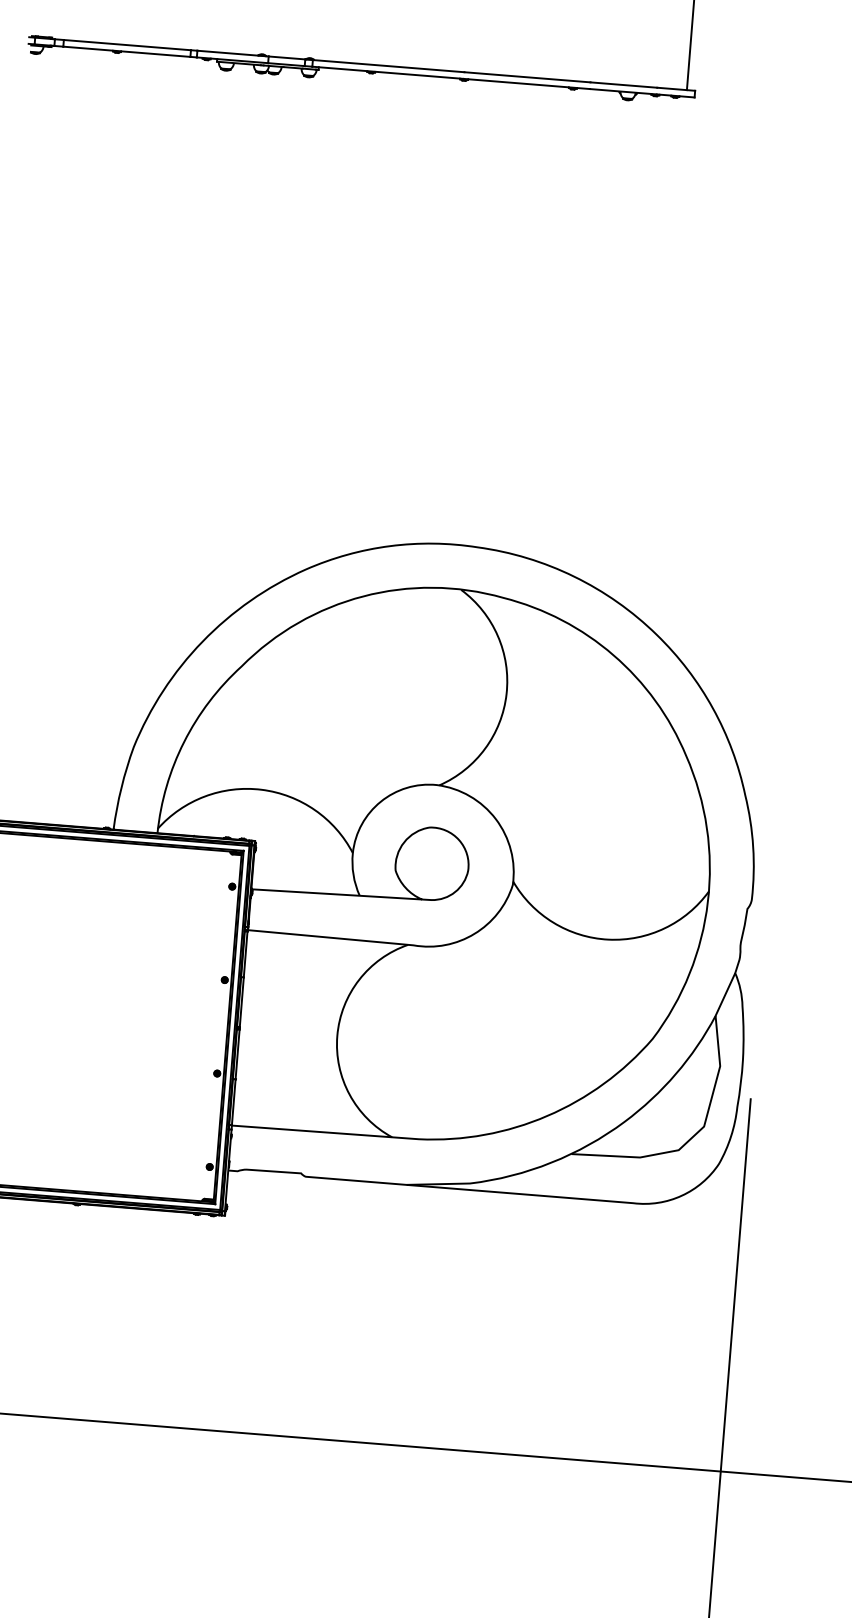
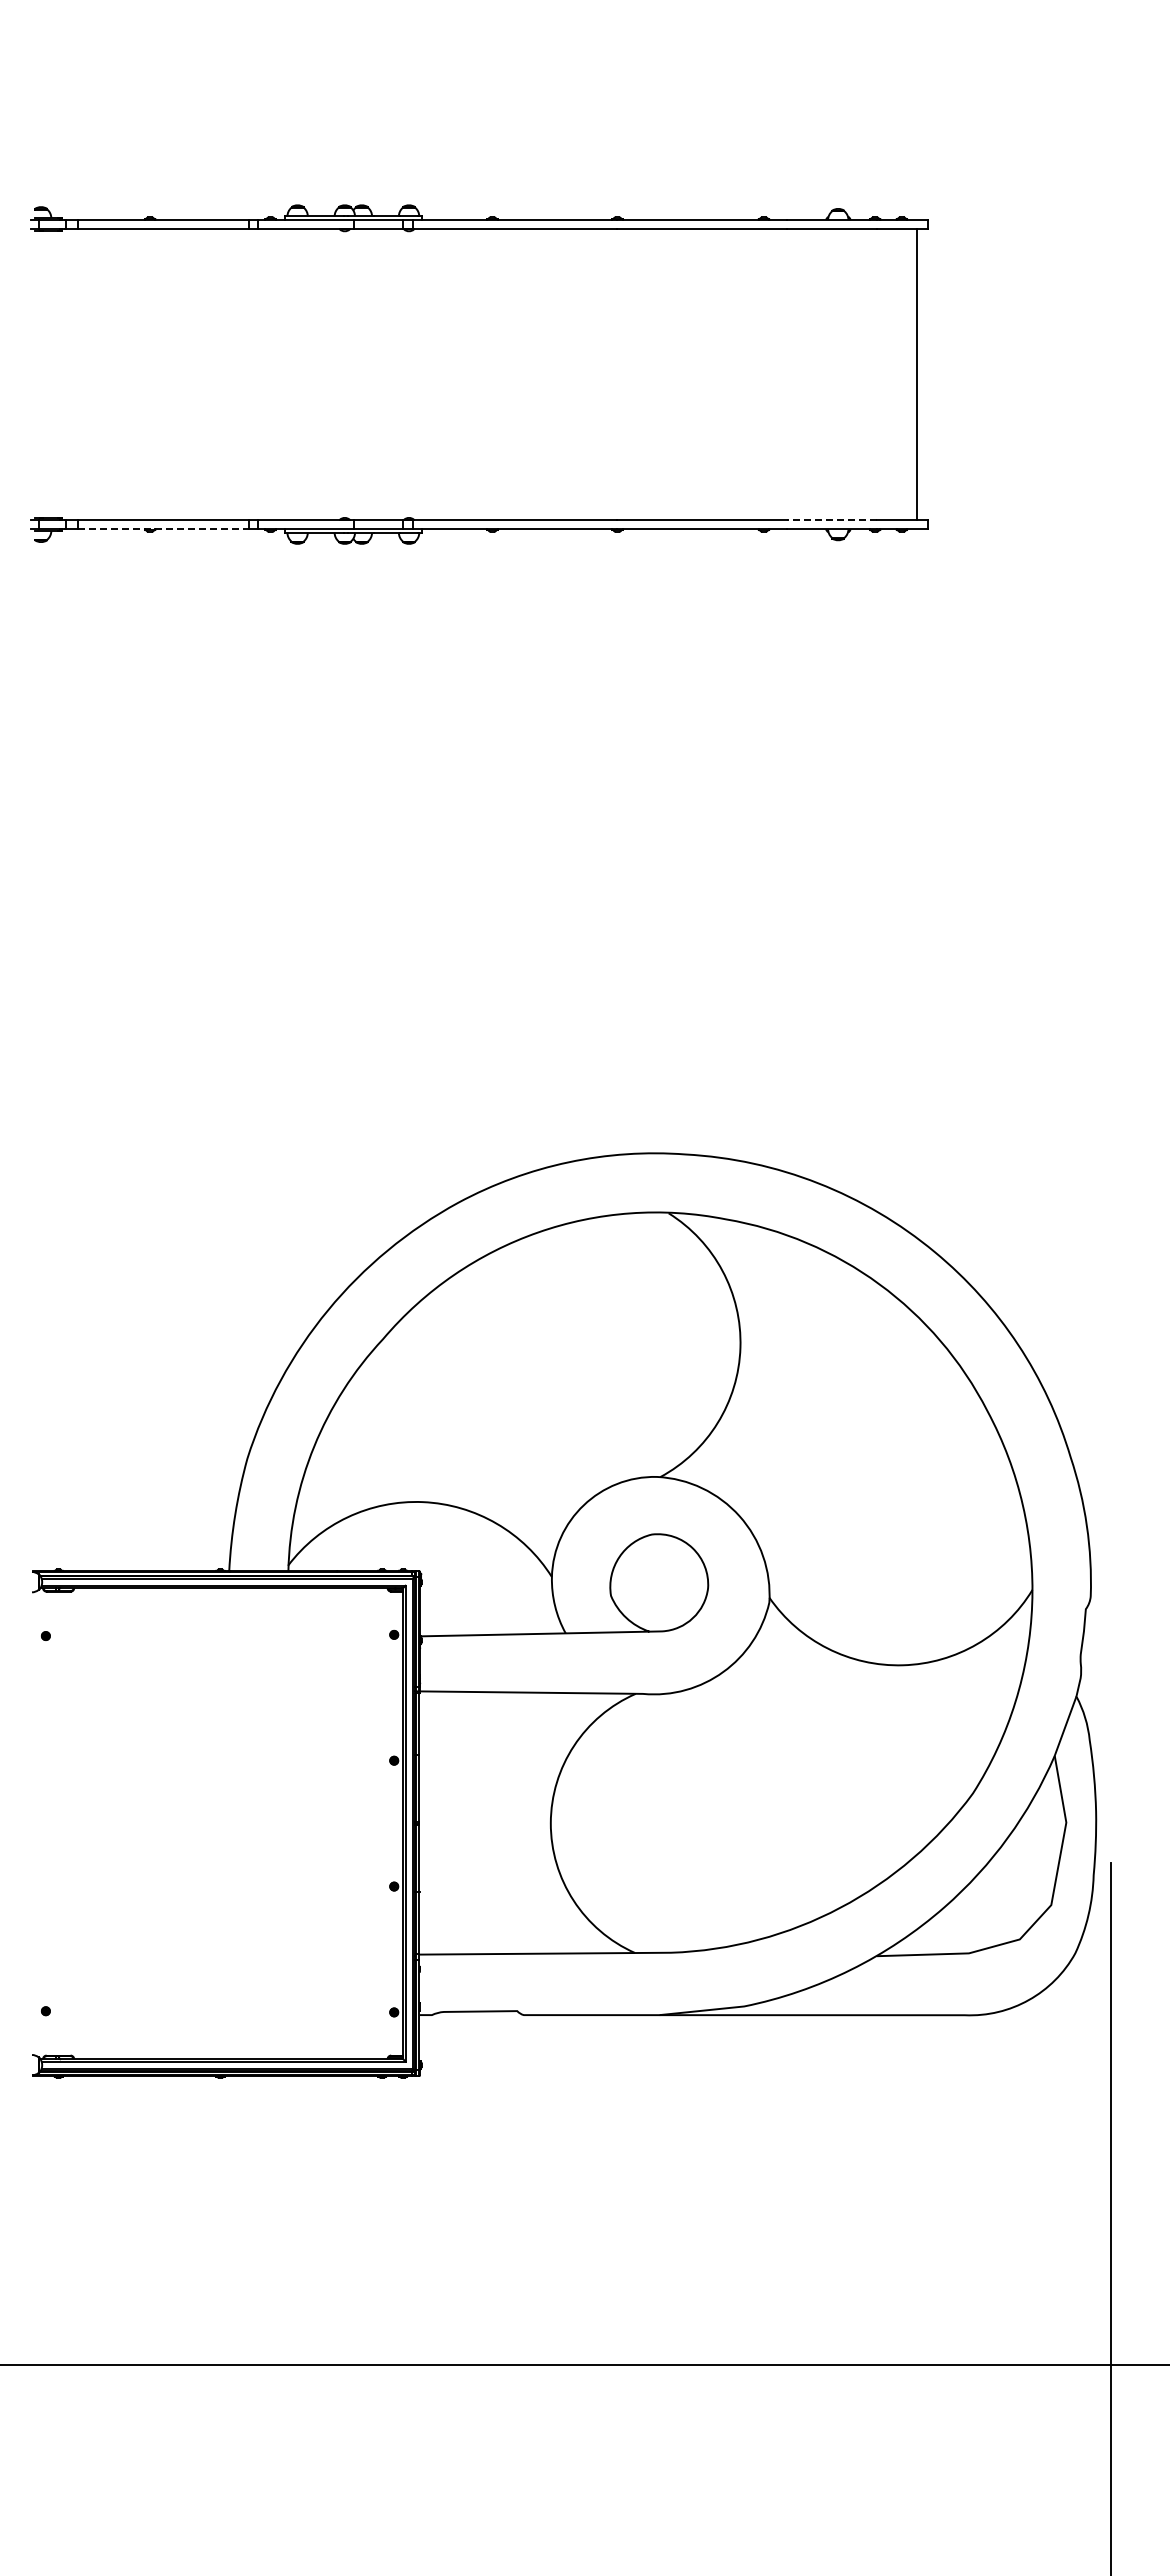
line: (127, 52) -> (163, 529), solid -> dashed
line: (623, 85) -> (831, 520), solid -> dashed

